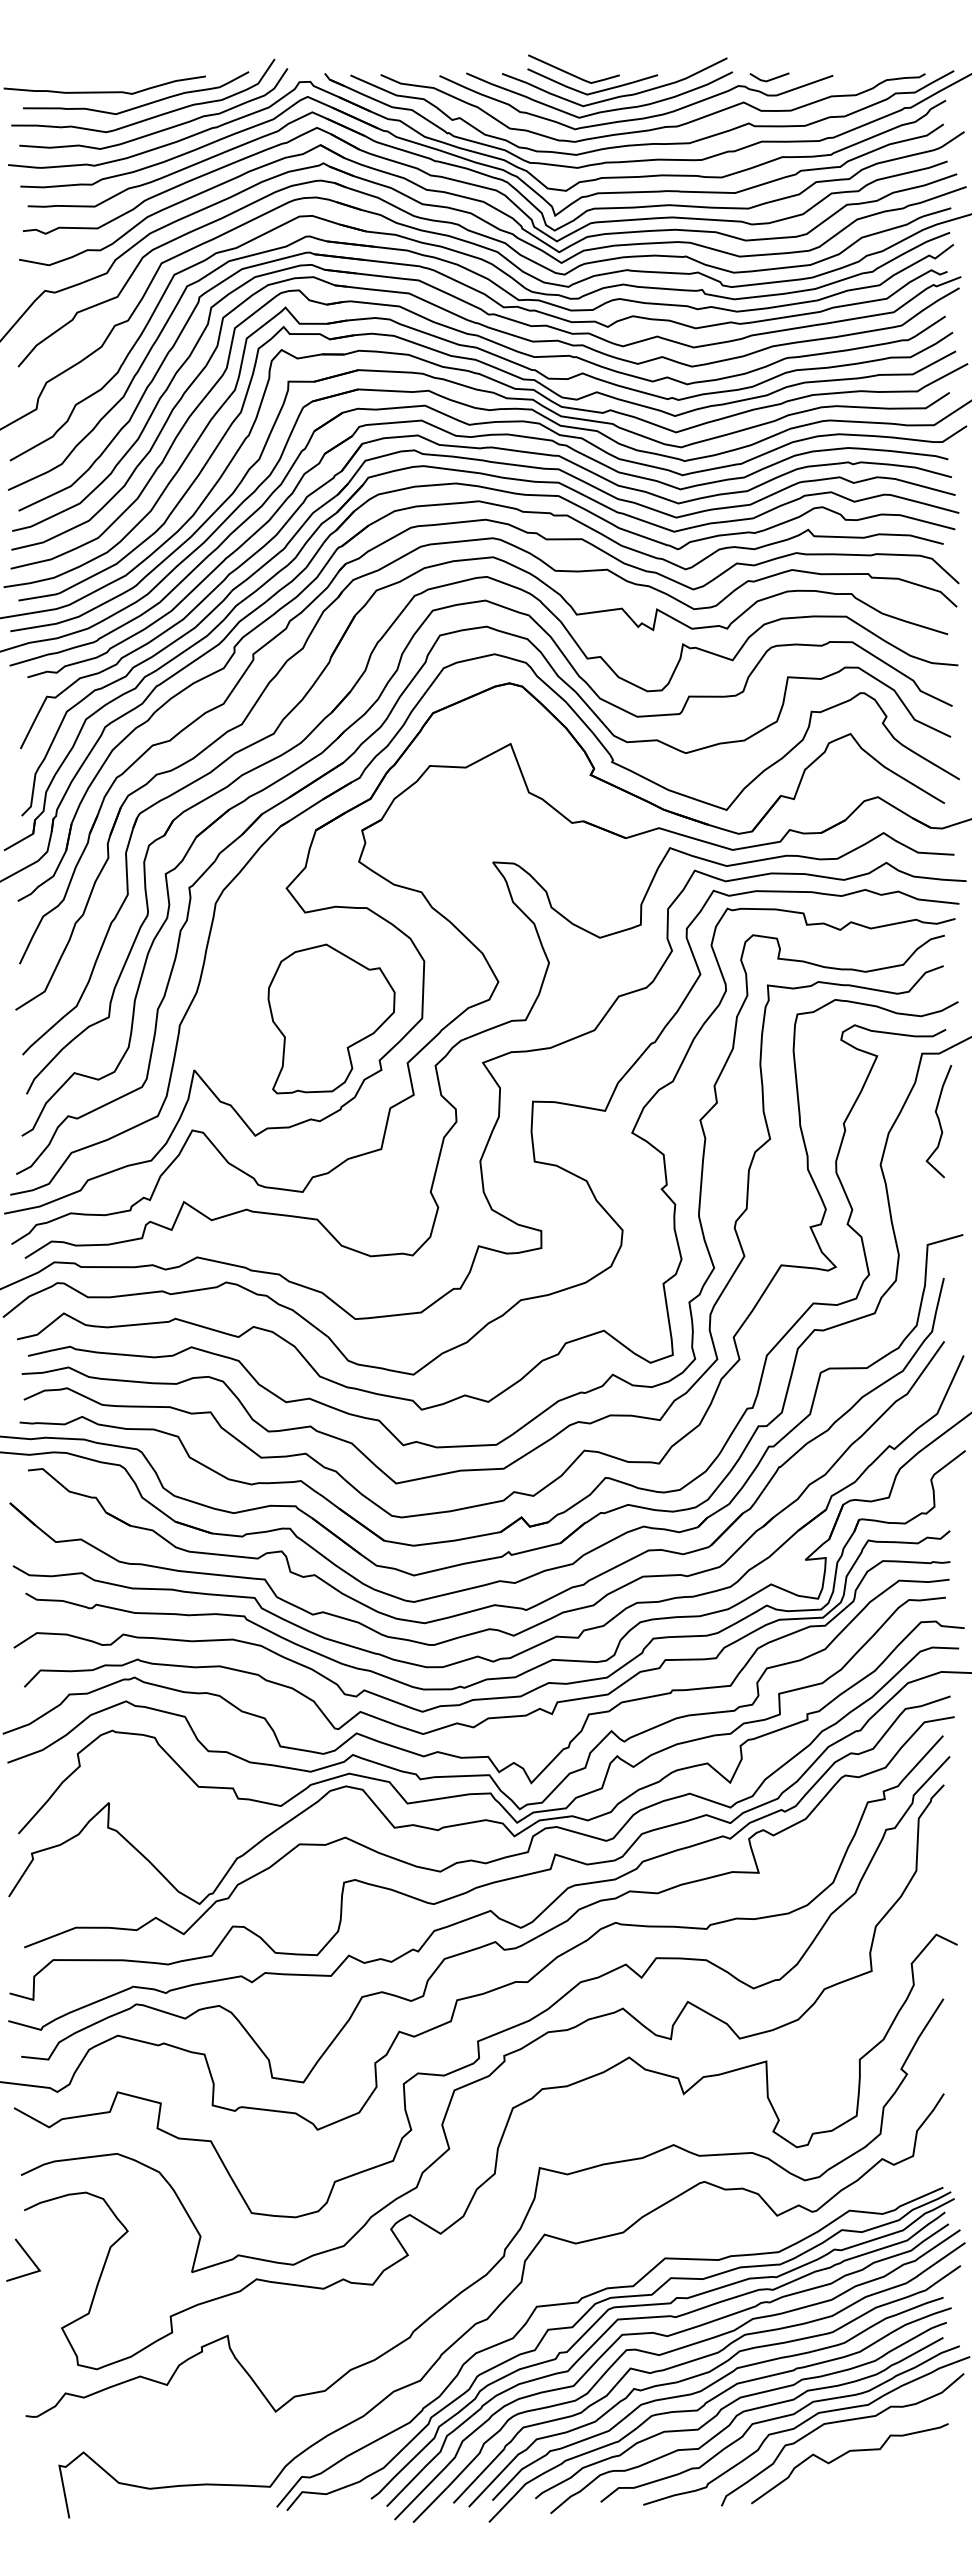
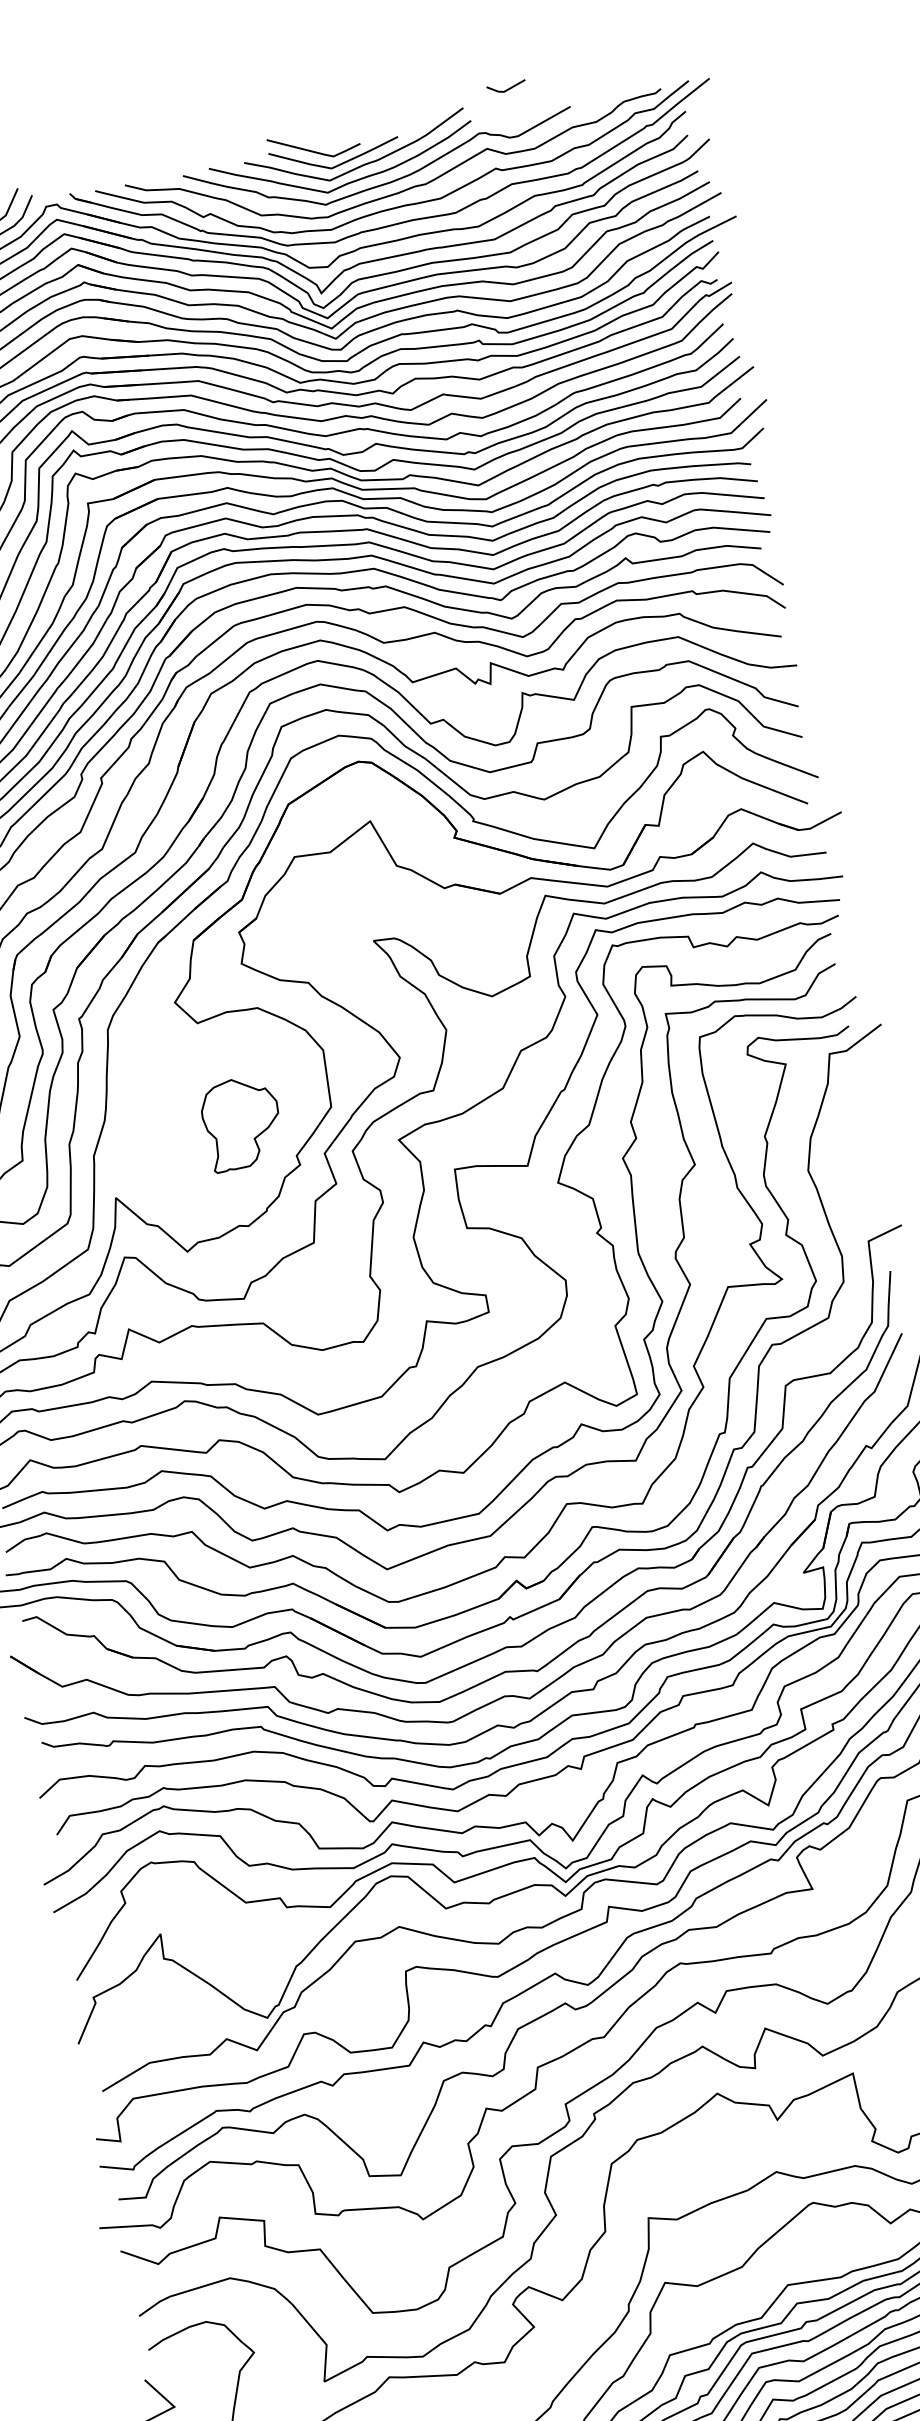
line: (769, 79) -> (506, 89), moved
part: (331, 1018) -> (241, 1122), size x0.6
curve: (938, 1121) -> (857, 1117), removed

